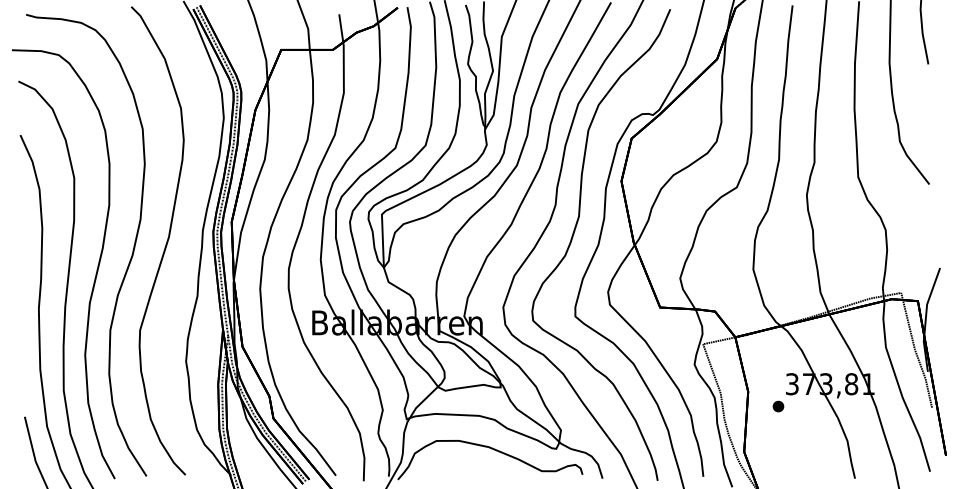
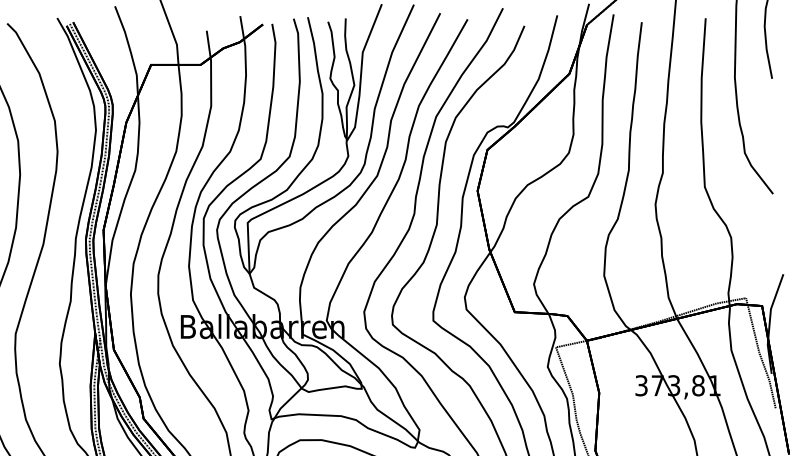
part: (778, 406) -> (628, 407), removed

